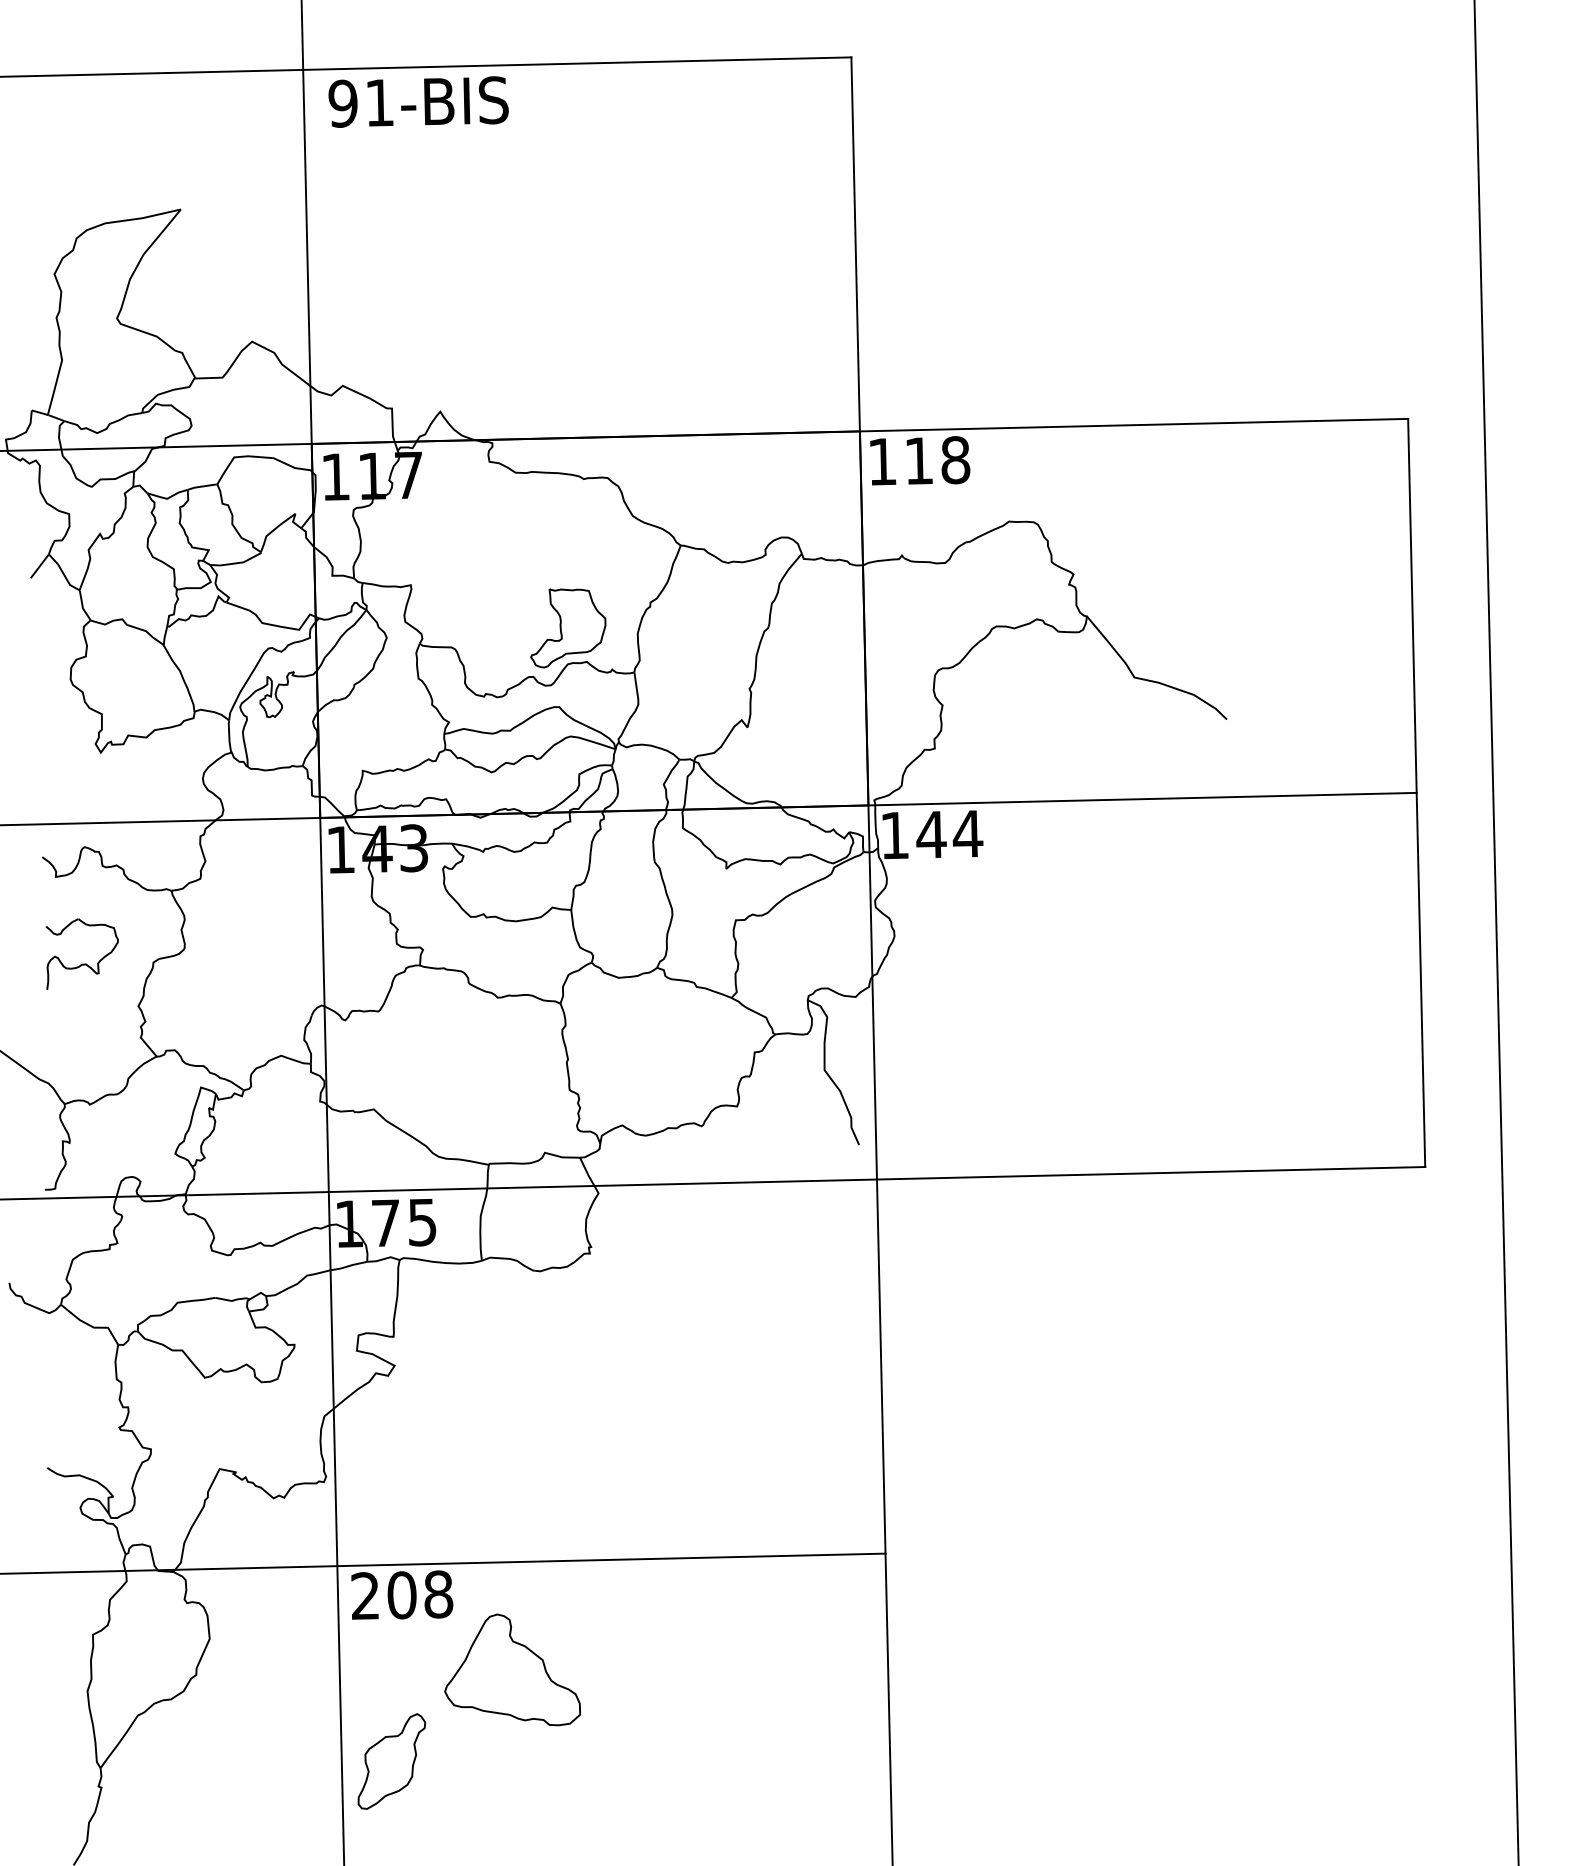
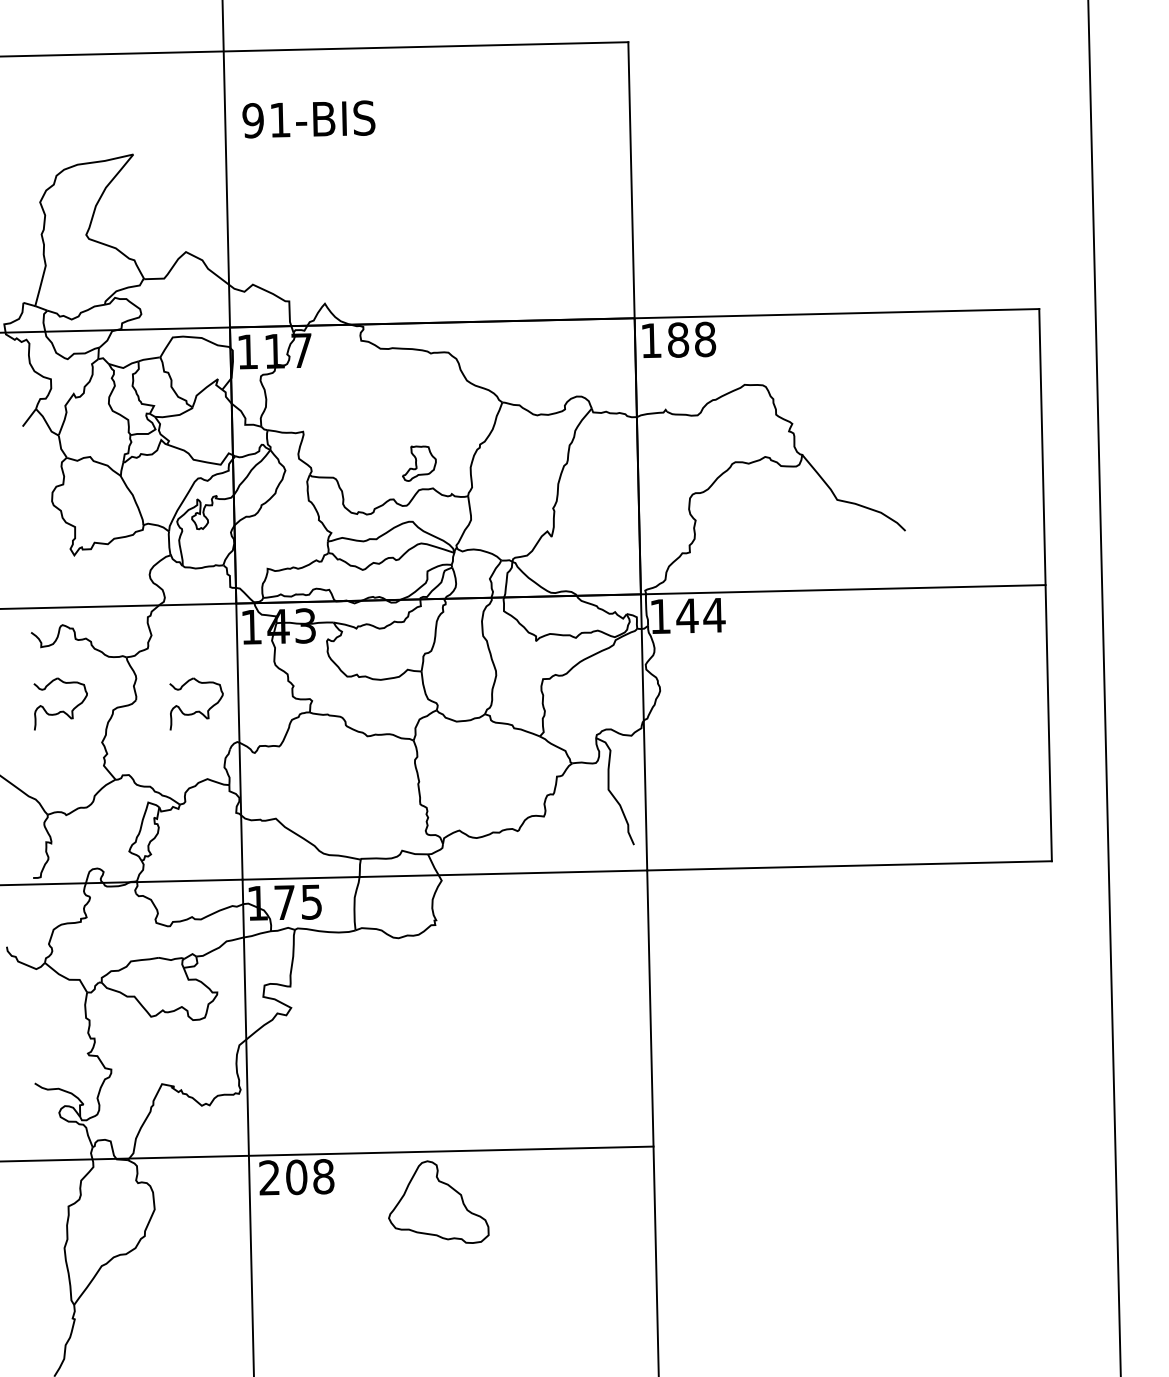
text: (418, 101) -> (308, 119), moved
text: (919, 461) -> (678, 340), 118 -> 188
part: (568, 628) -> (419, 463), size x0.6
part: (266, 963) -> (196, 711), added
part: (512, 1669) -> (438, 1201), moved
part: (391, 1761) -> (288, 1300), removed

